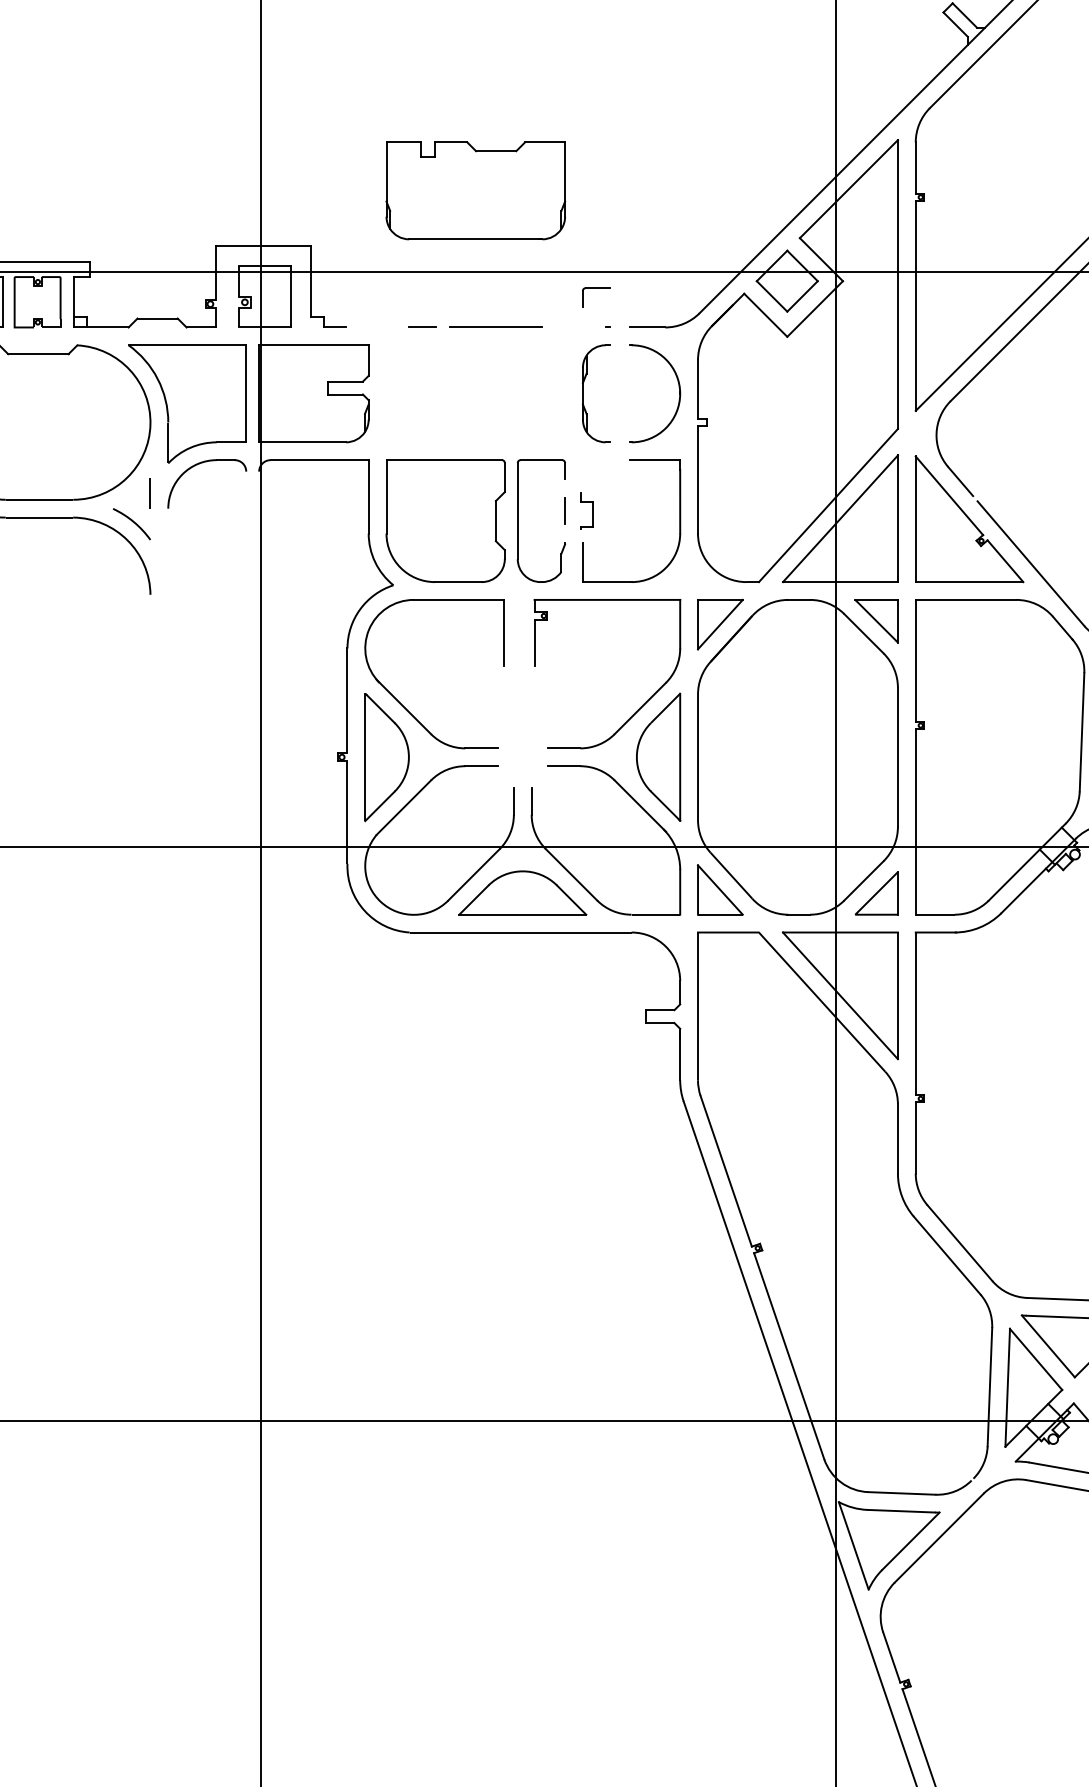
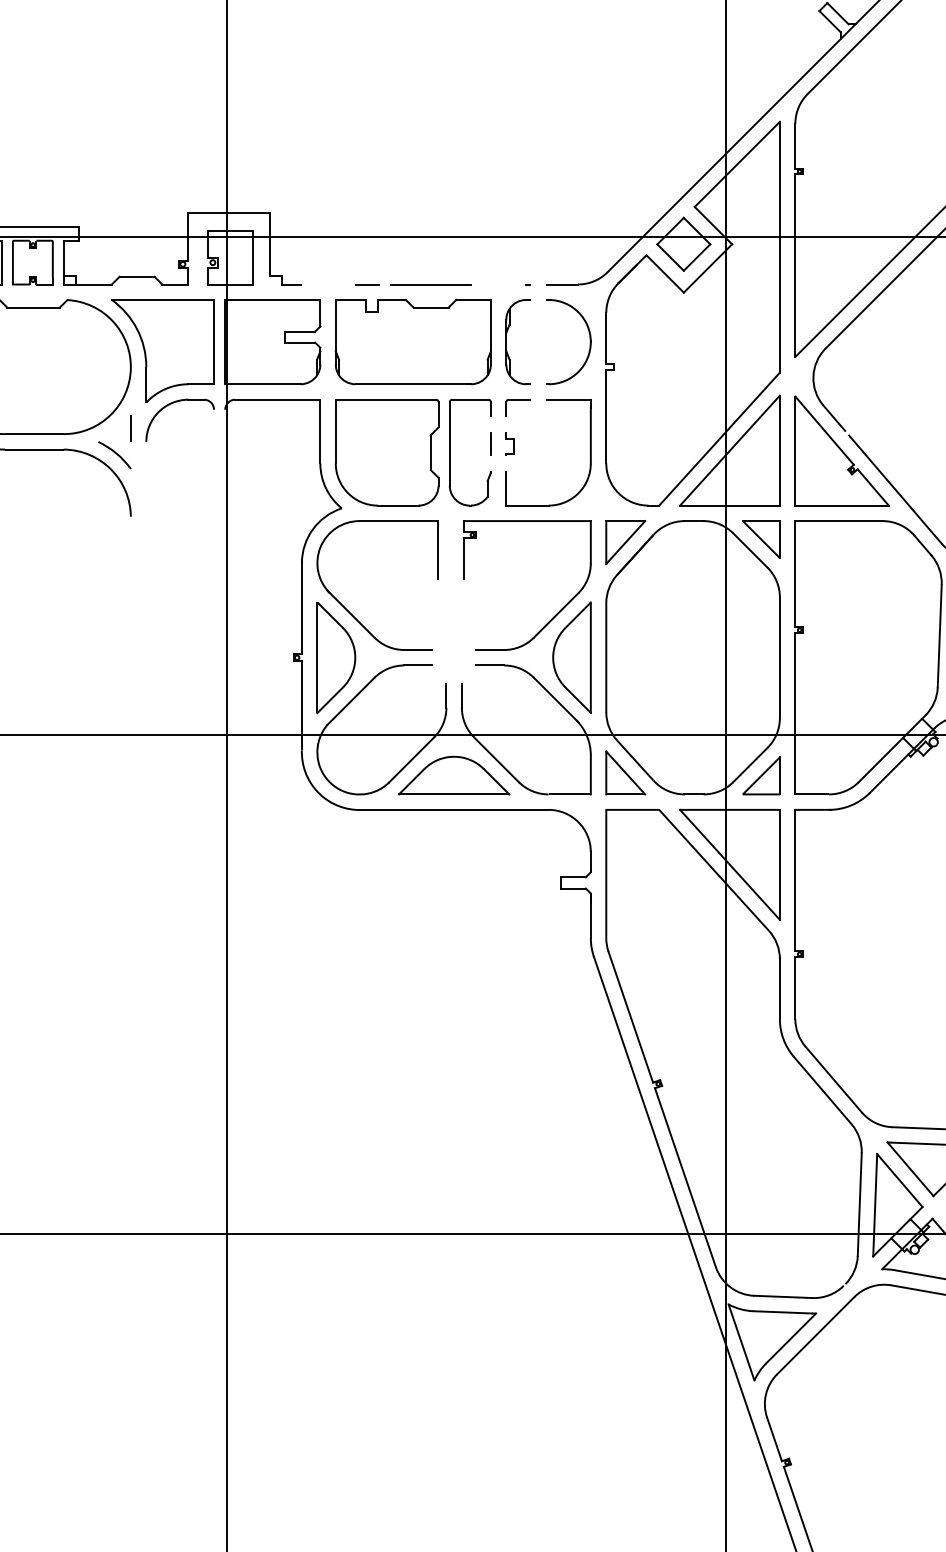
part: (475, 190) -> (413, 341), moved
part: (596, 288) -> (518, 400), moved
part: (586, 510) -> (509, 443), size x0.71

